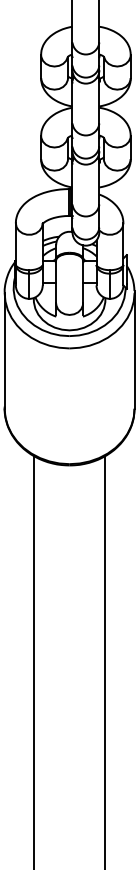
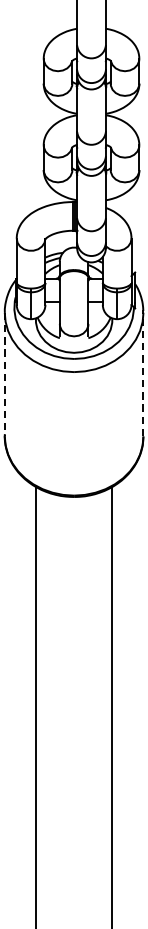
line: (4, 350) -> (4, 374), solid -> dashed
line: (134, 350) -> (143, 374), solid -> dashed

